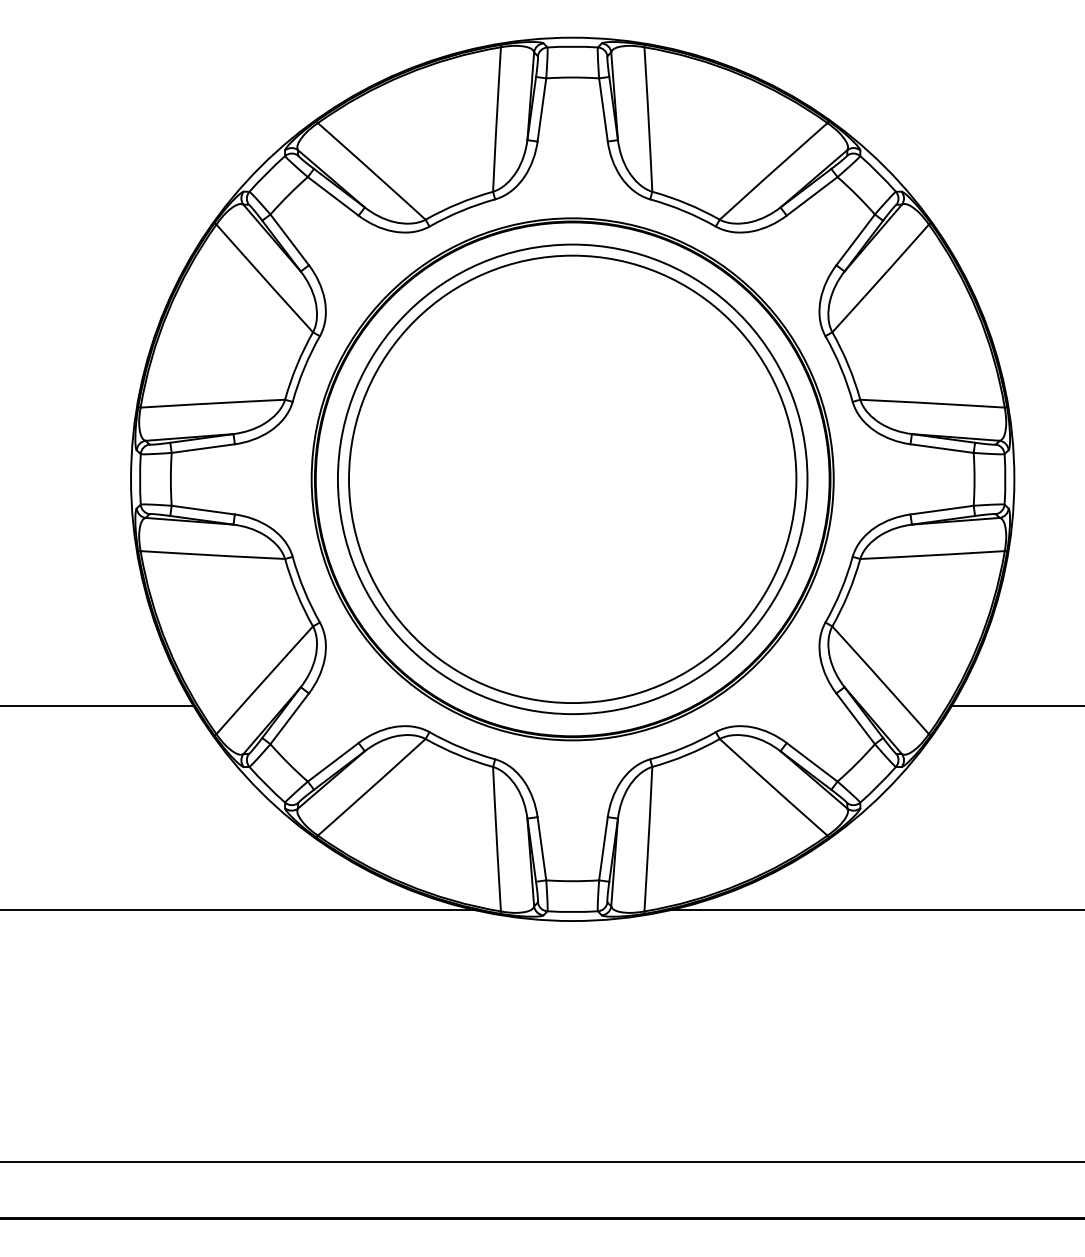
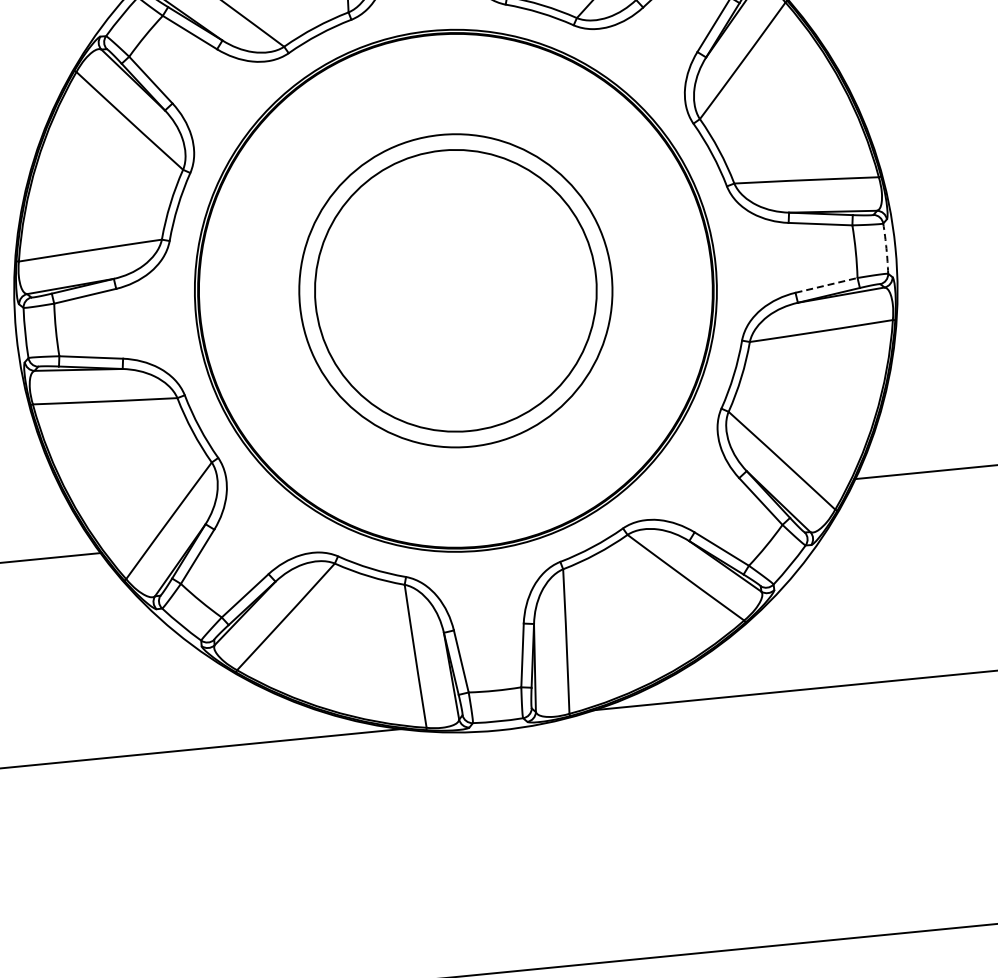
circle: (572, 479) -> (455, 290), size x0.6
circle: (572, 479) -> (455, 290), size x0.7
arc: (1005, 479) -> (886, 248), solid -> dashed
line: (942, 510) -> (826, 285), solid -> dashed

